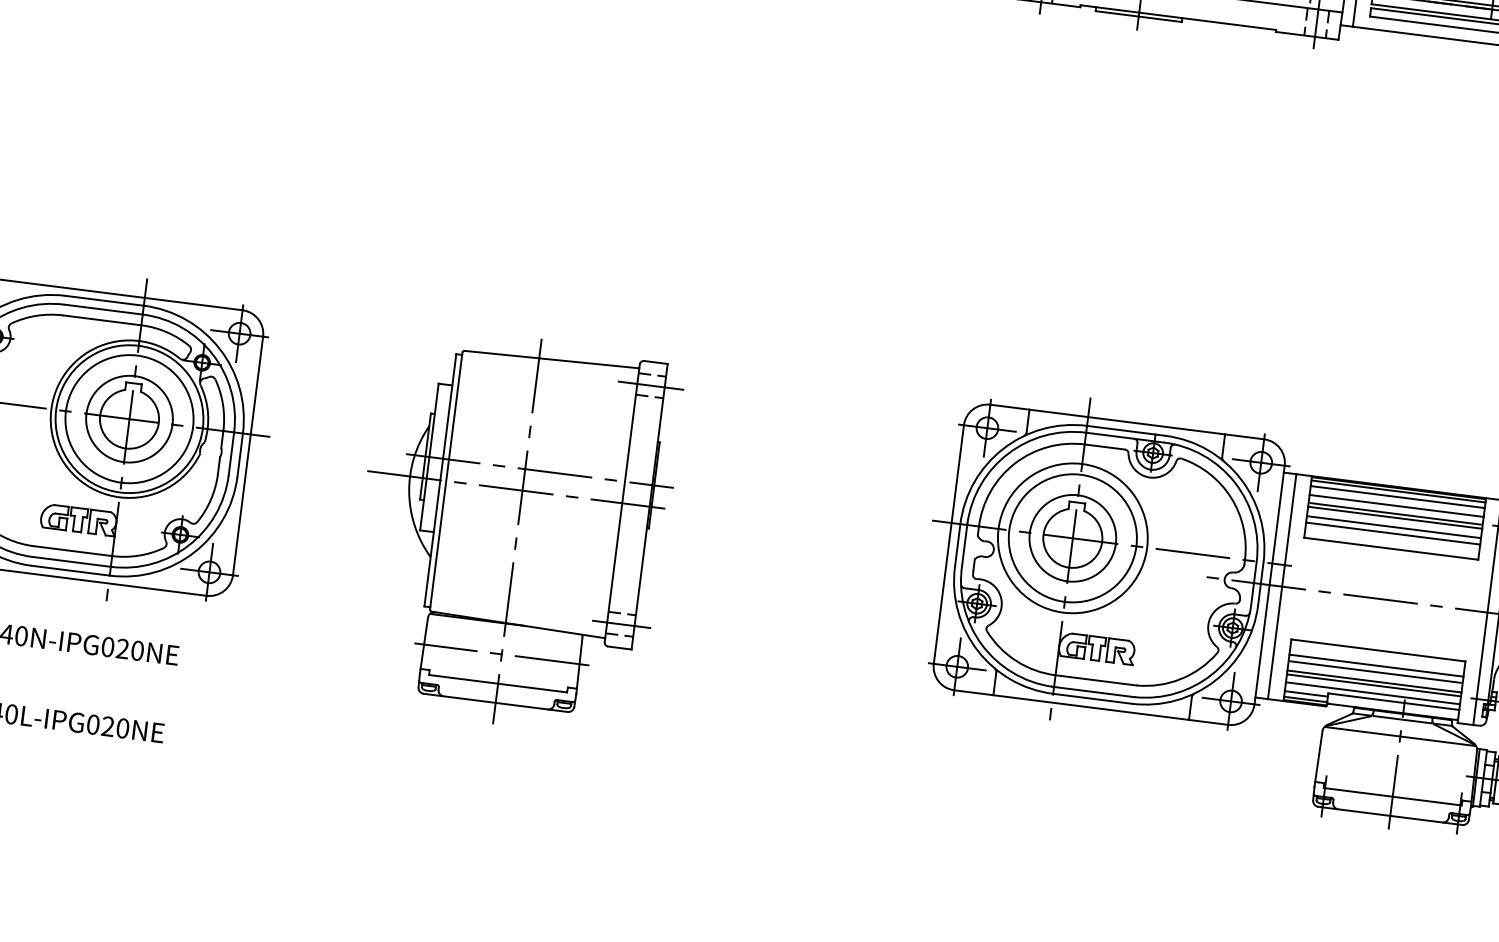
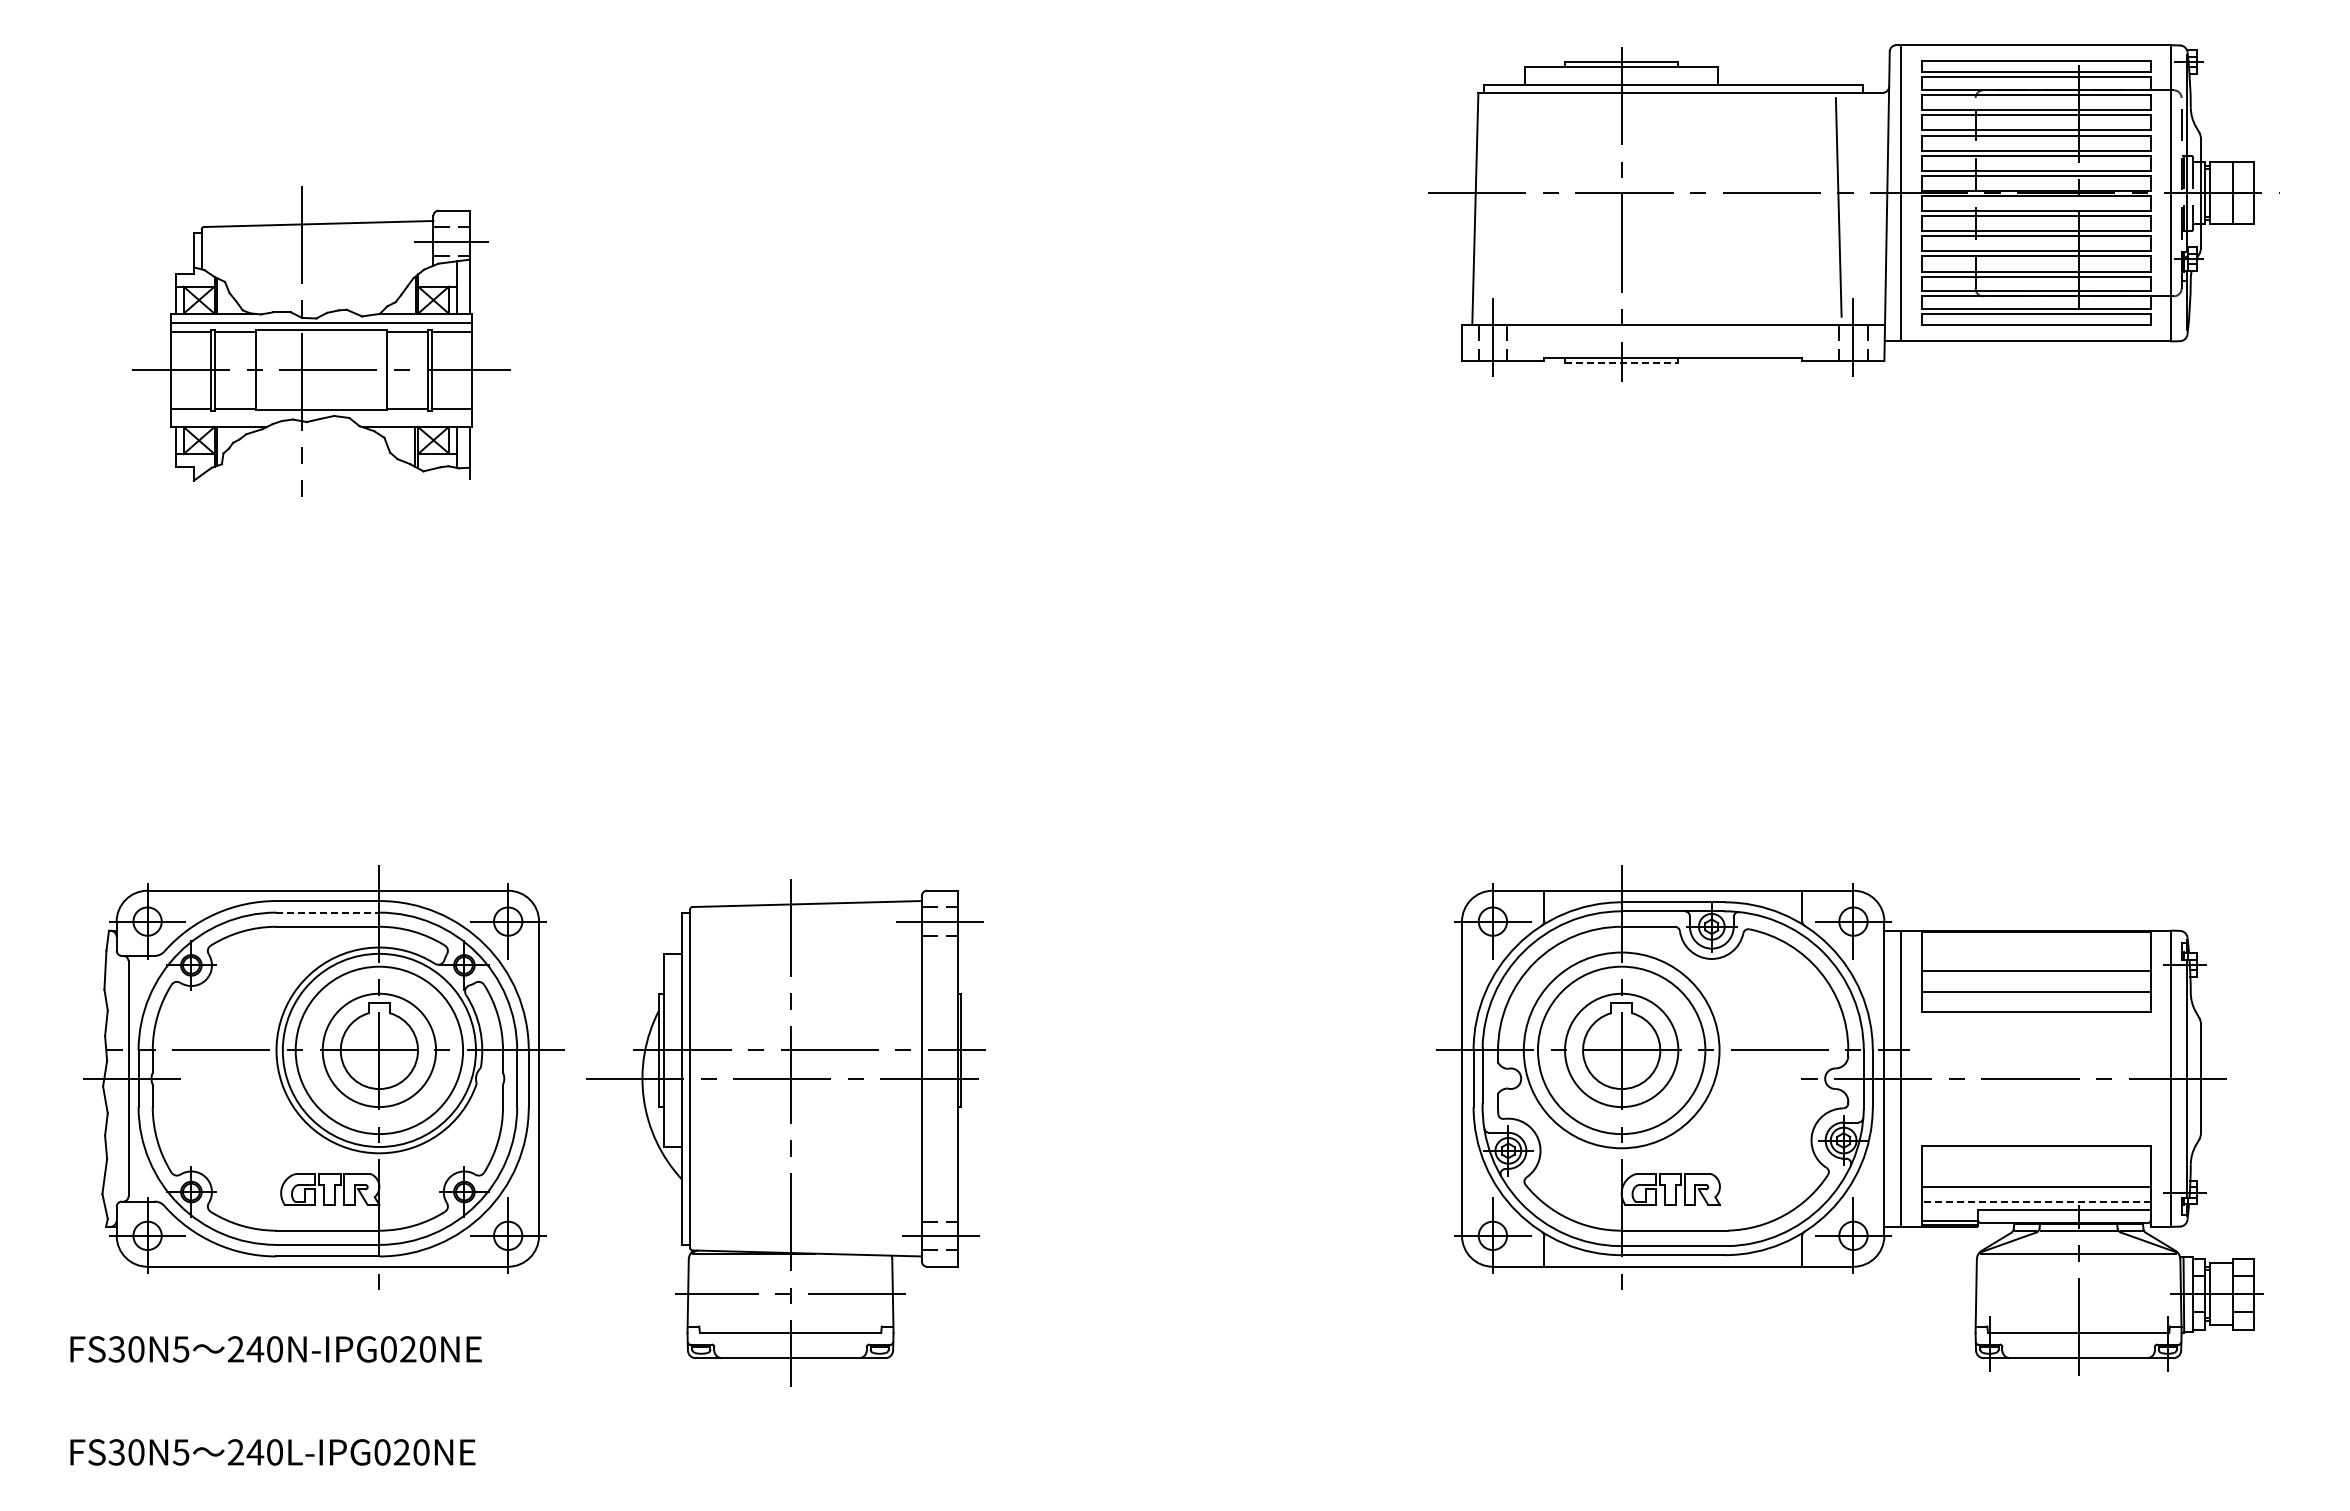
line: (1138, 16) -> (1621, 363), solid -> dashed
line: (103, 309) -> (327, 912), solid -> dashed
line: (1398, 491) -> (2035, 936), removed
line: (1397, 496) -> (2035, 943), removed
line: (1396, 505) -> (2035, 955), removed
line: (1395, 513) -> (2036, 965), removed
line: (1394, 527) -> (2036, 983), removed
part: (513, 531) -> (785, 1132), moved
line: (1376, 665) -> (2035, 1165), removed
line: (1375, 672) -> (2036, 1174), removed
line: (1374, 685) -> (2036, 1191), removed
line: (1306, 693) -> (1949, 1213), removed
line: (1373, 693) -> (2036, 1202), solid -> dashed

